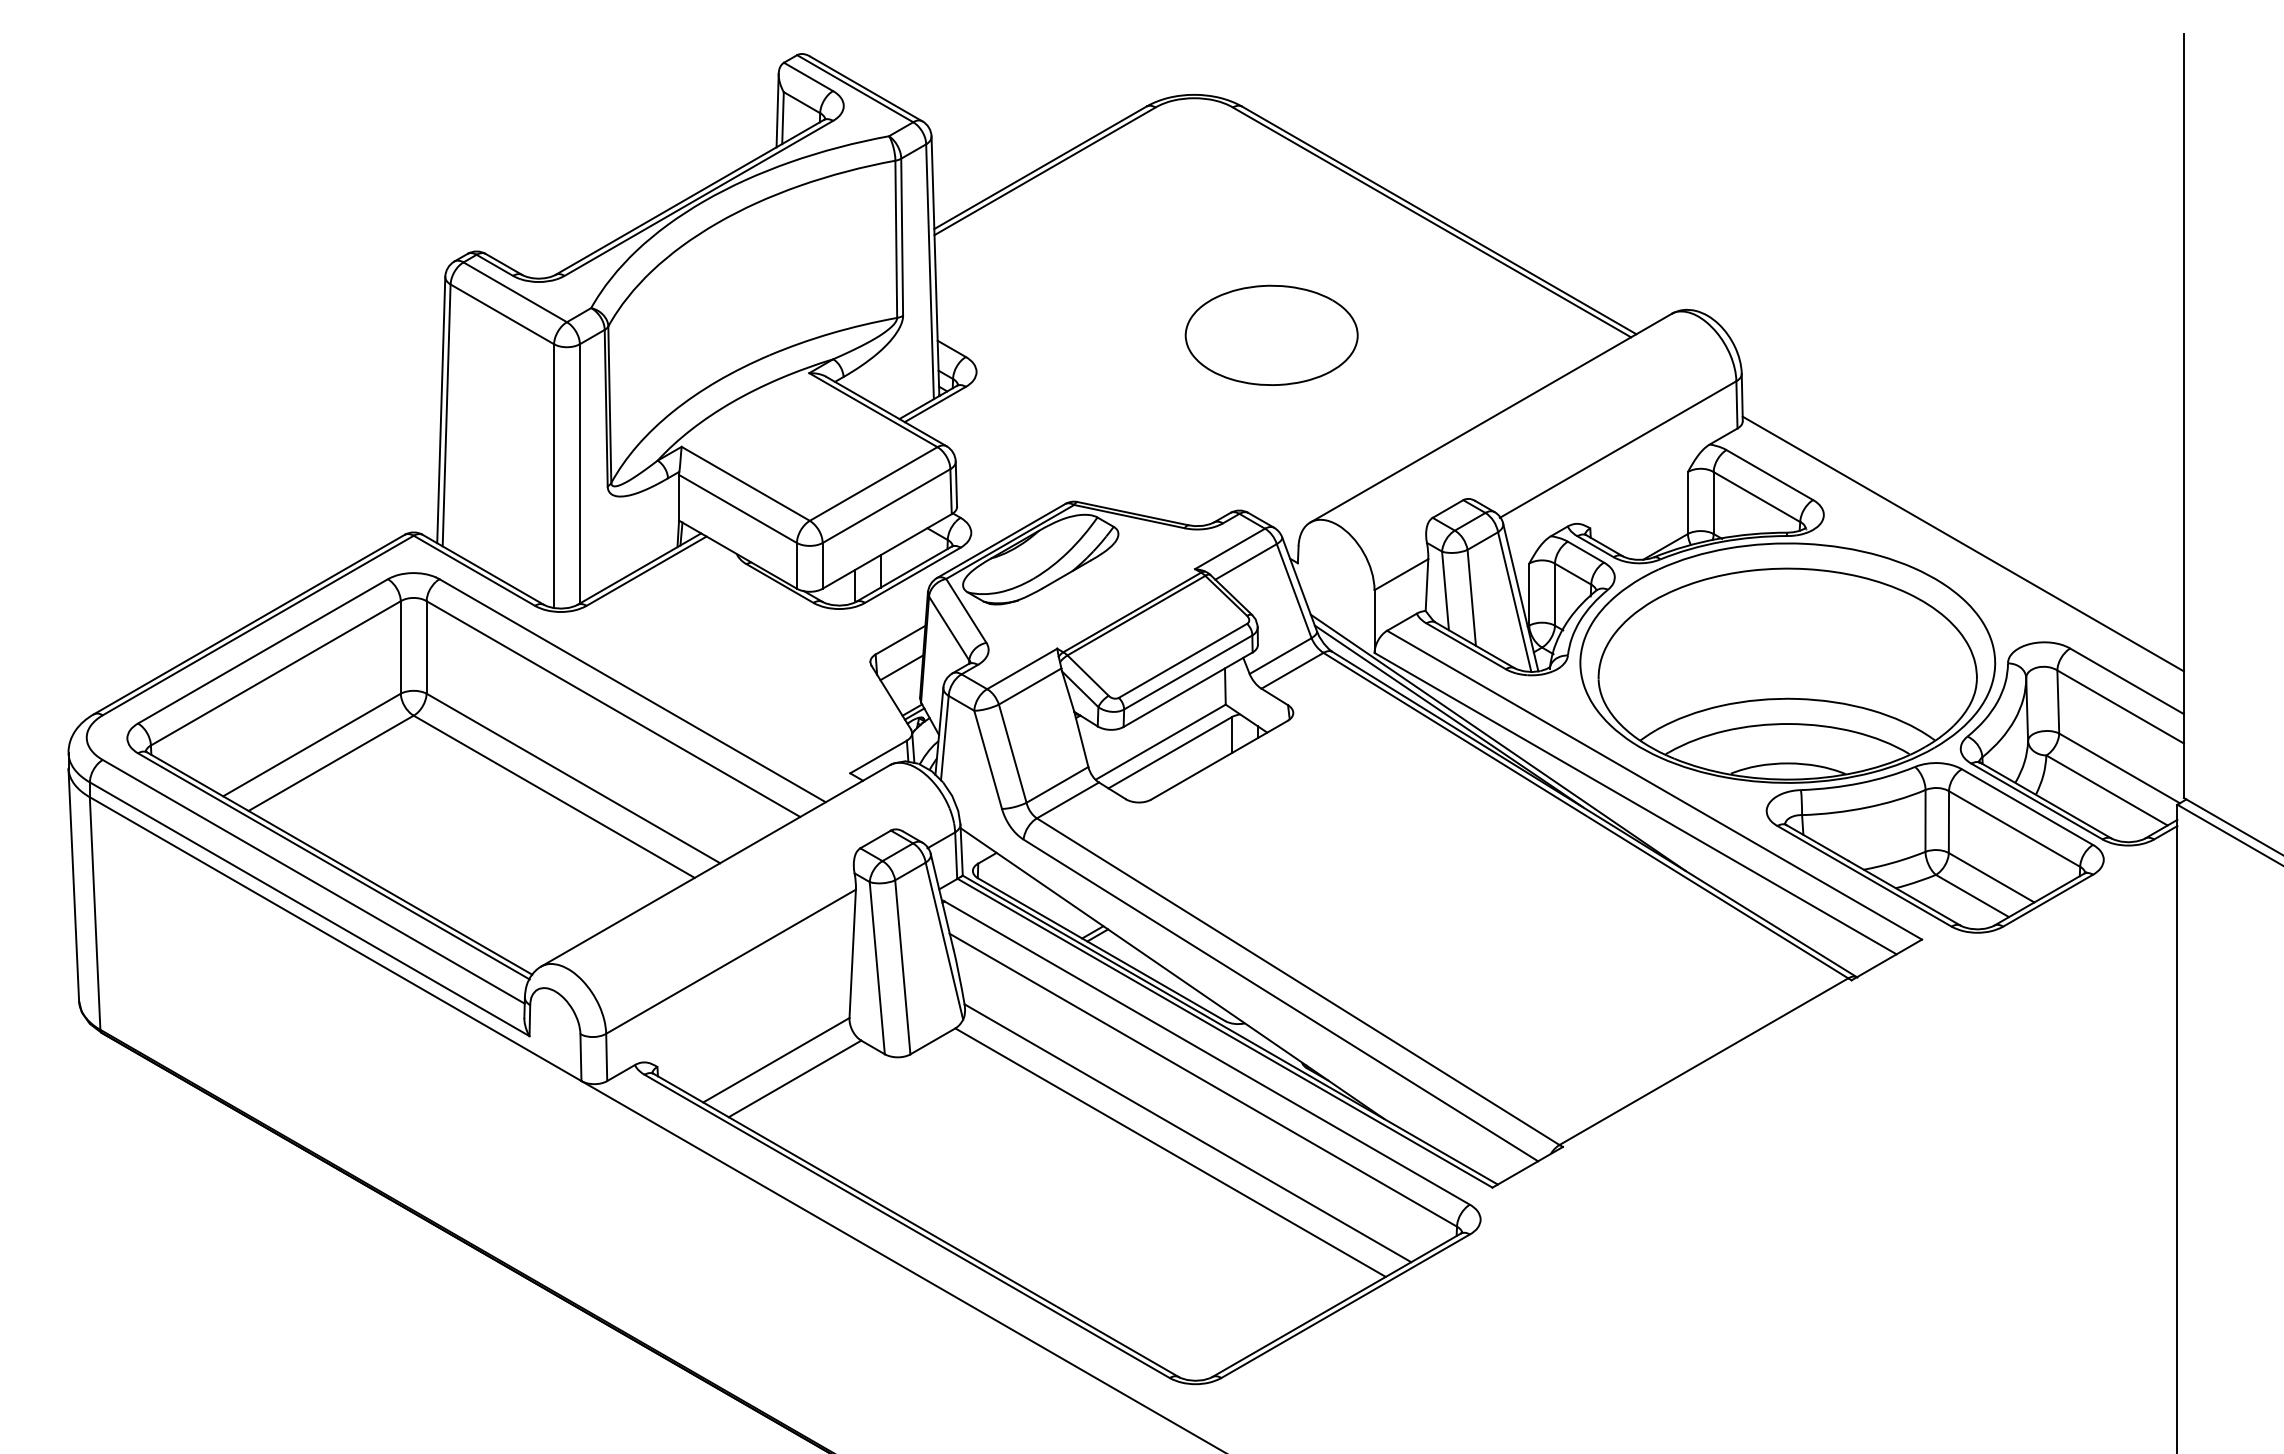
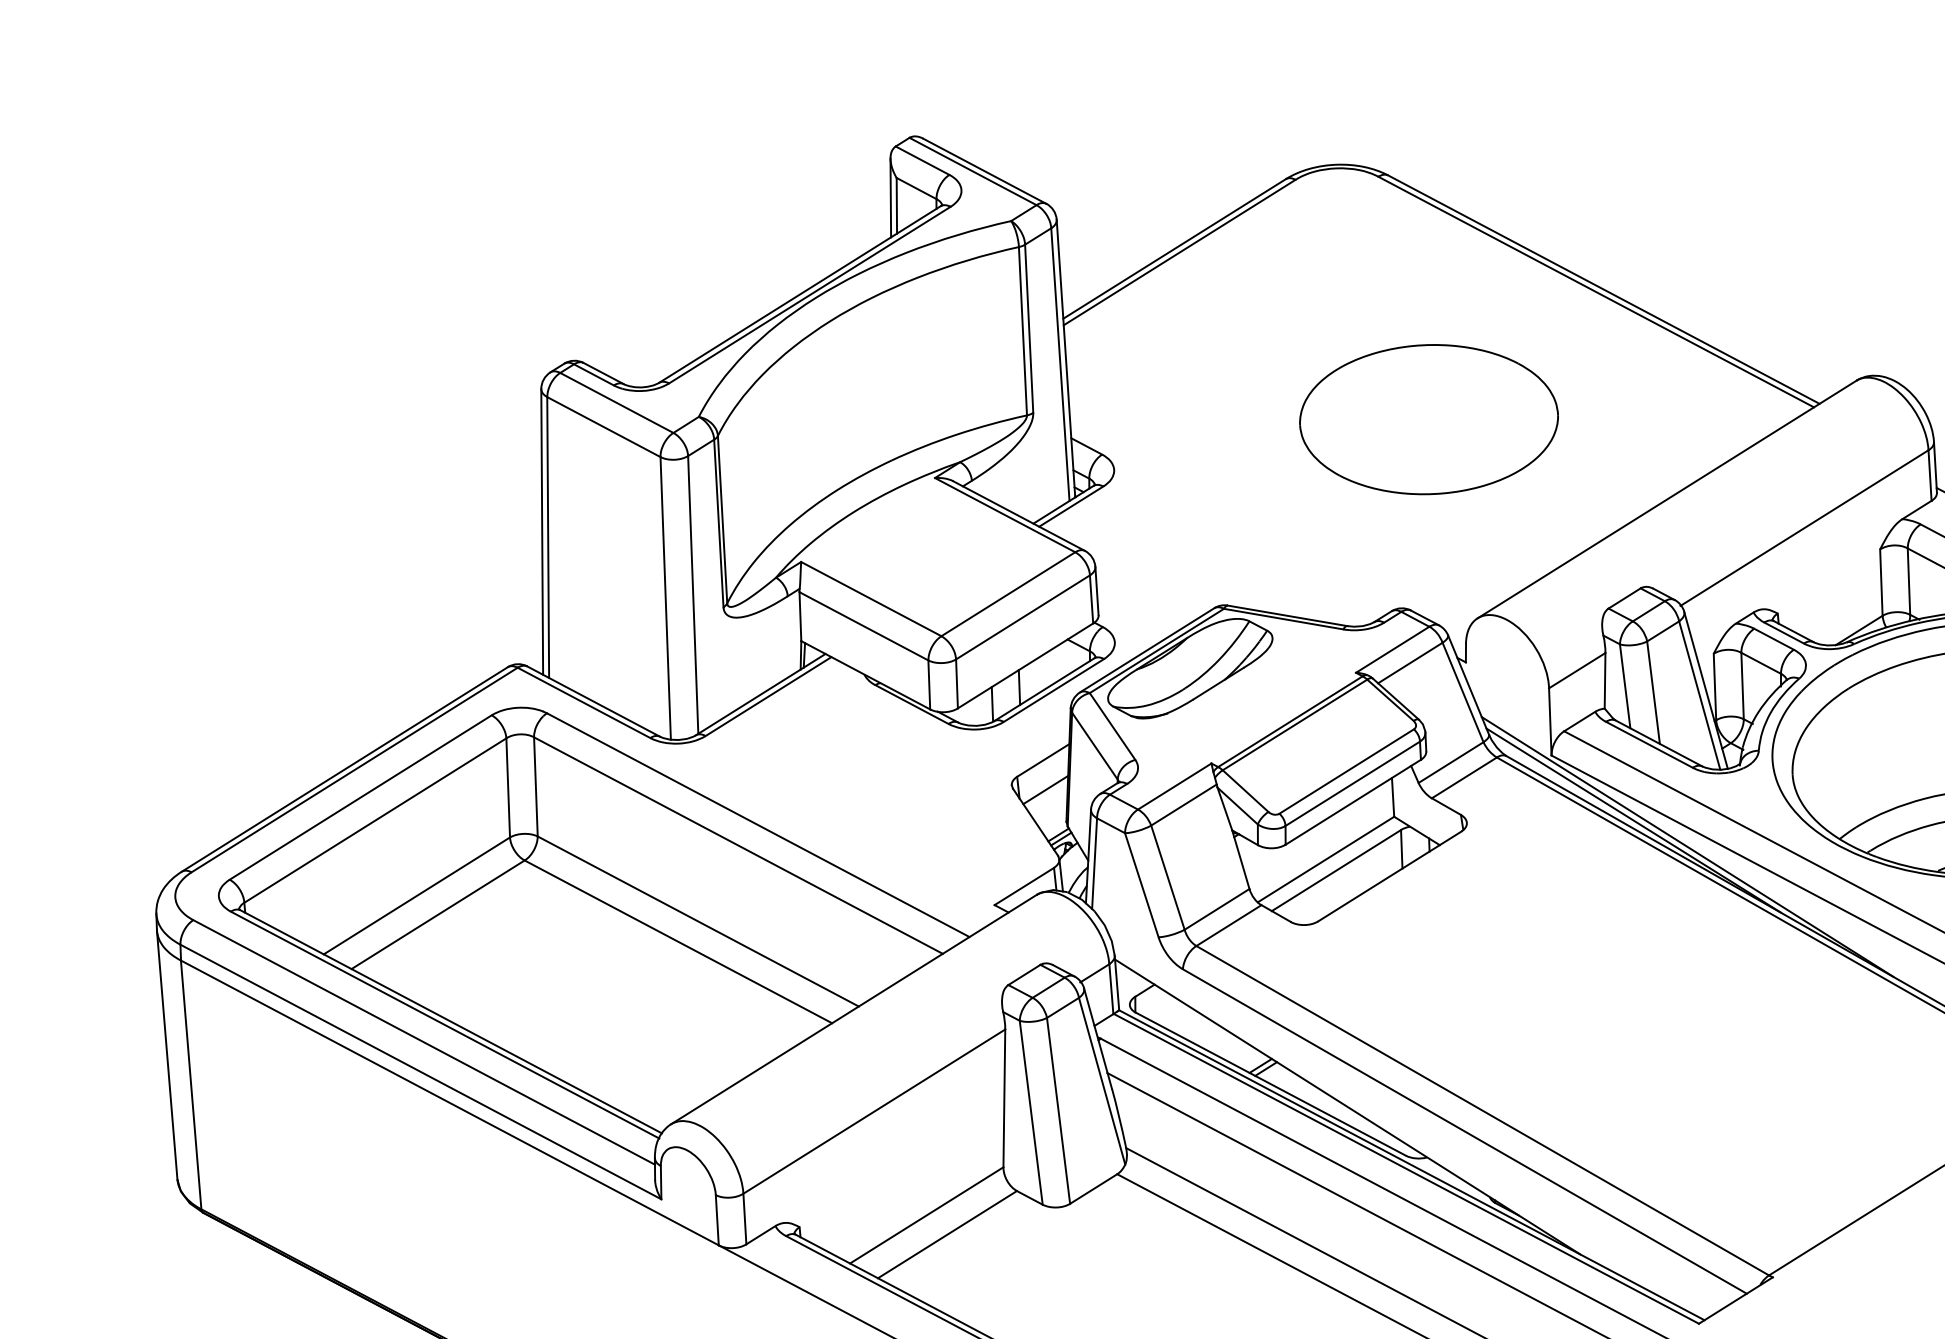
part: (1271, 334) -> (1428, 418), size x1.4

